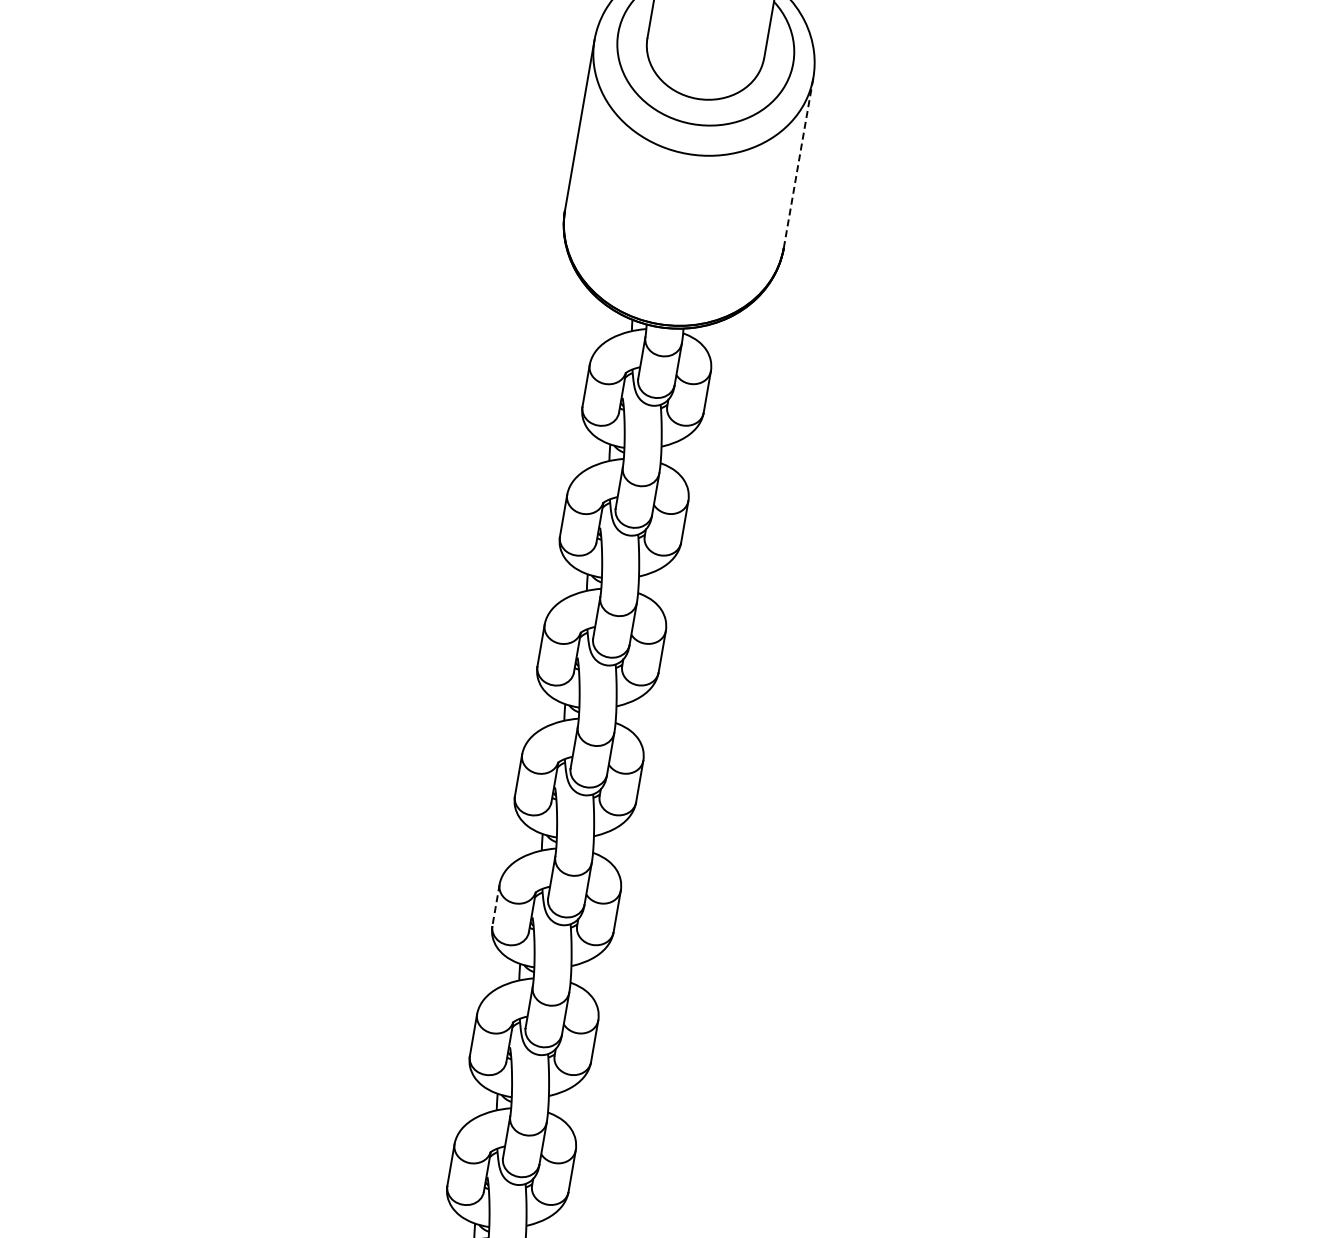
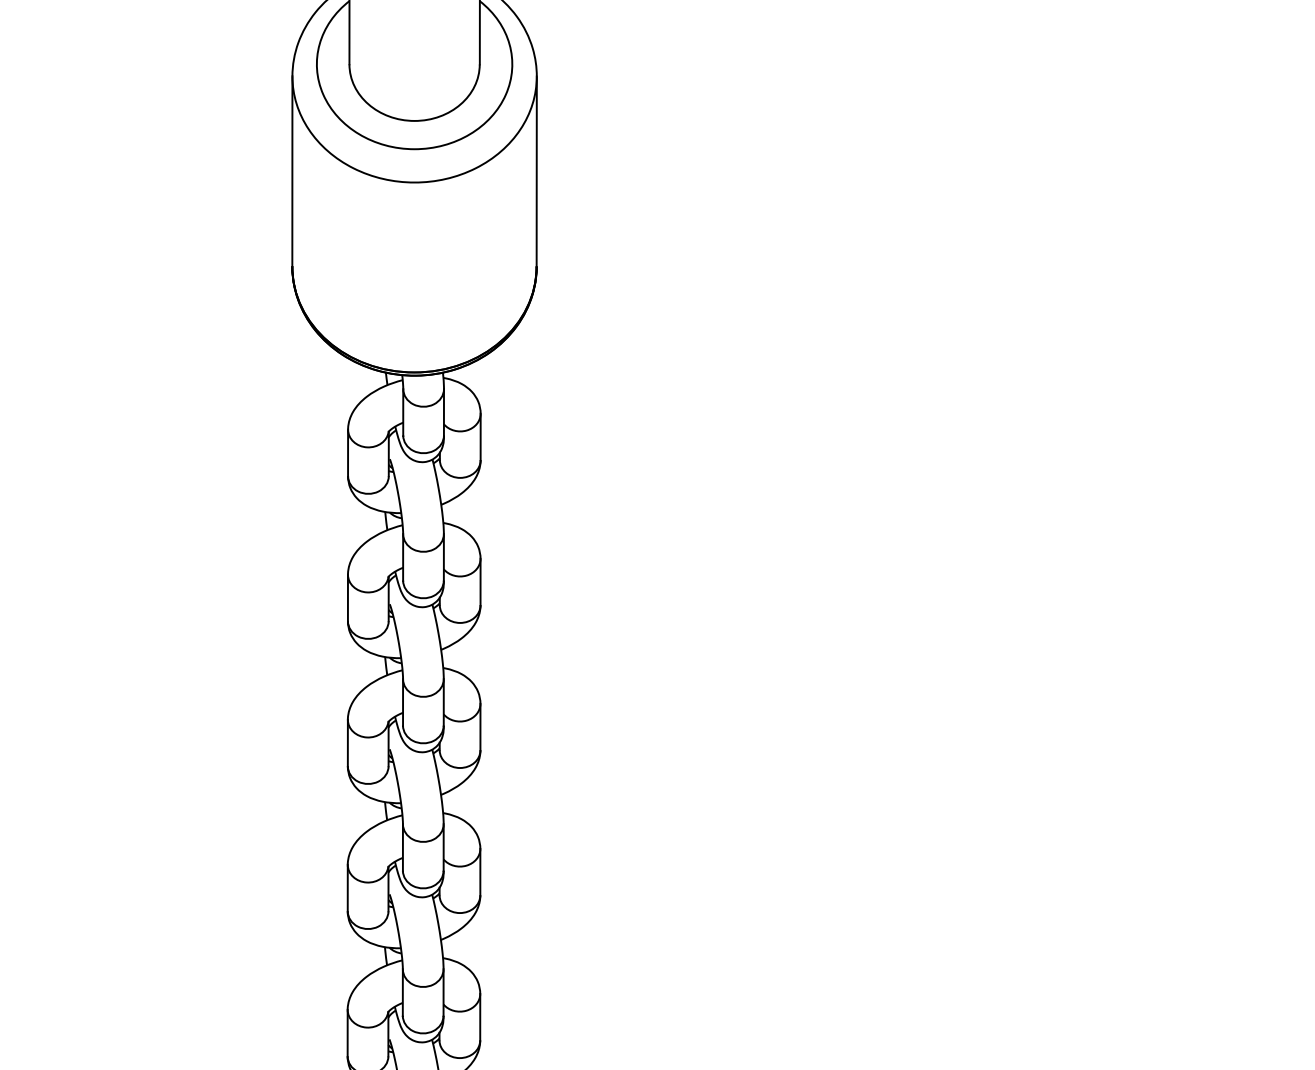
line: (798, 162) -> (536, 171), dashed -> solid
line: (495, 905) -> (347, 1033), dashed -> solid

